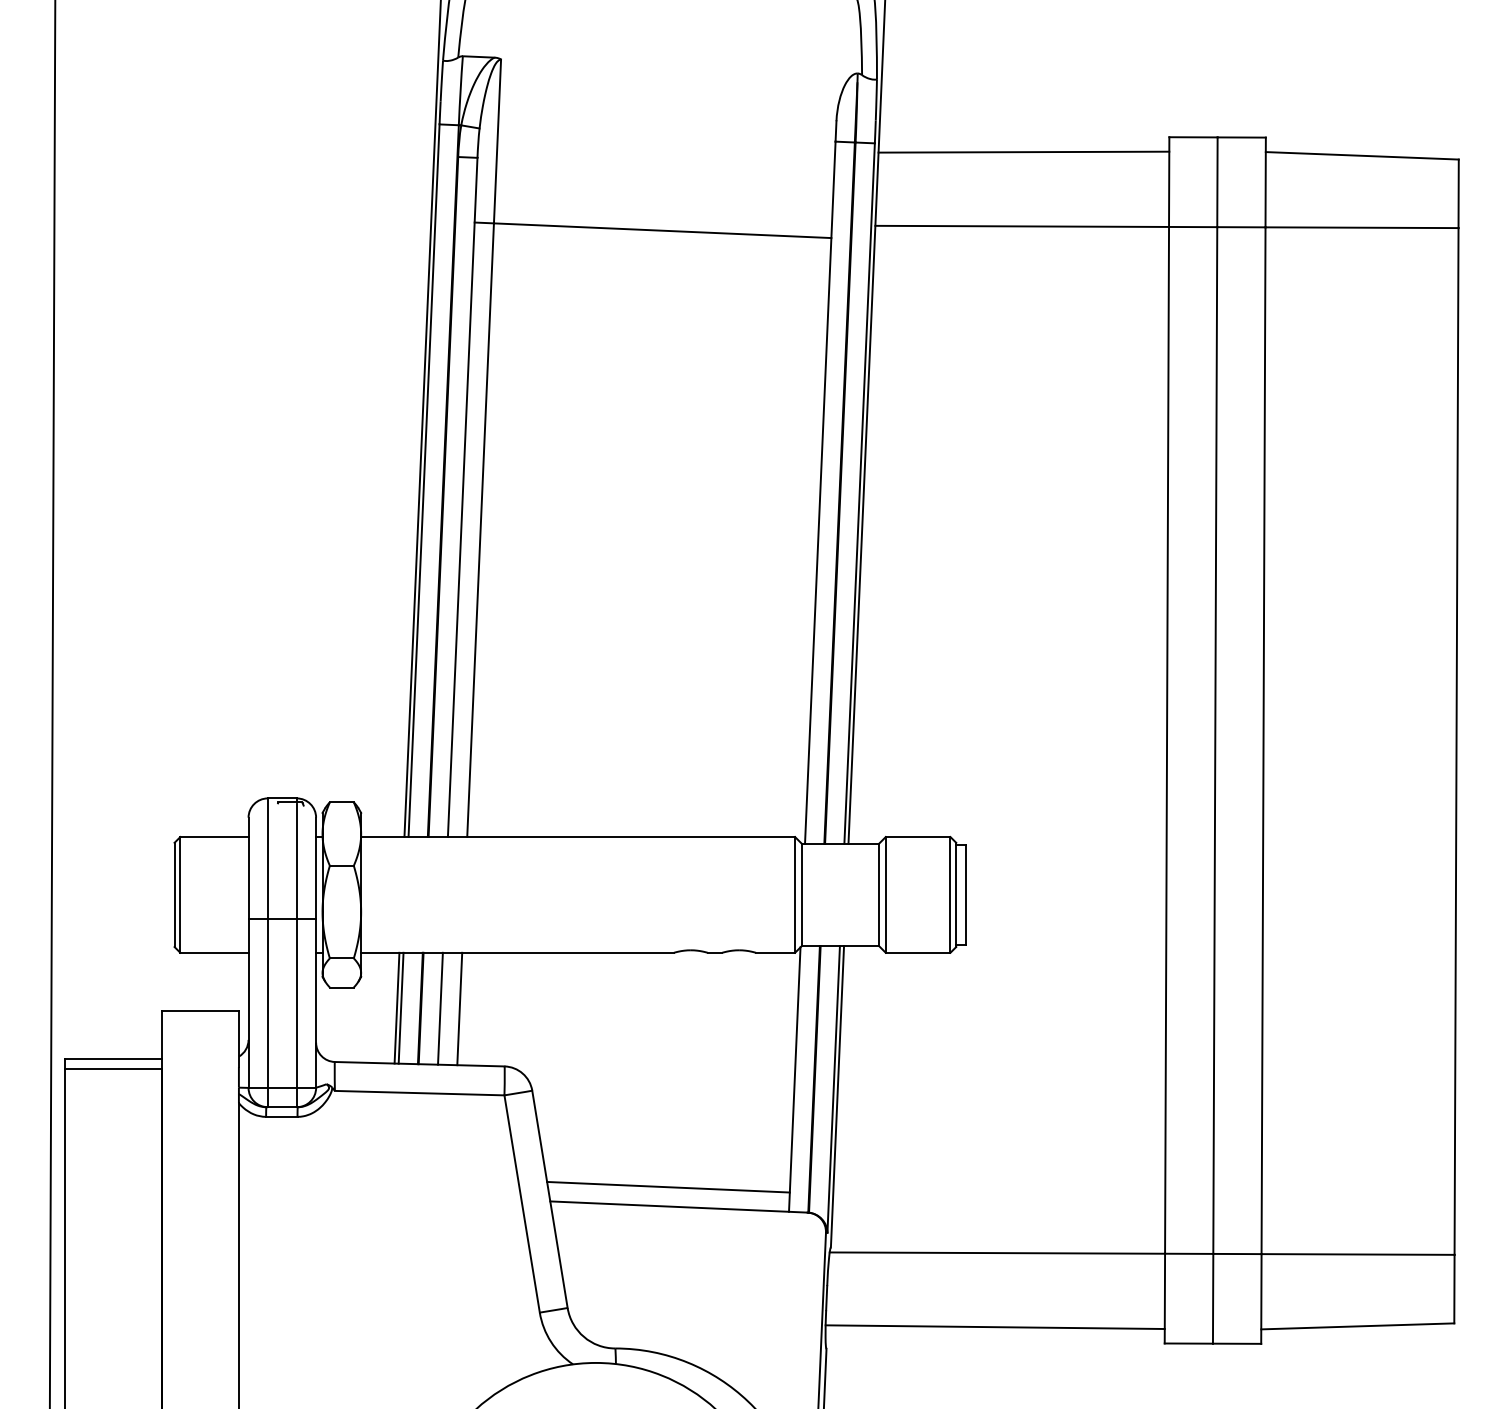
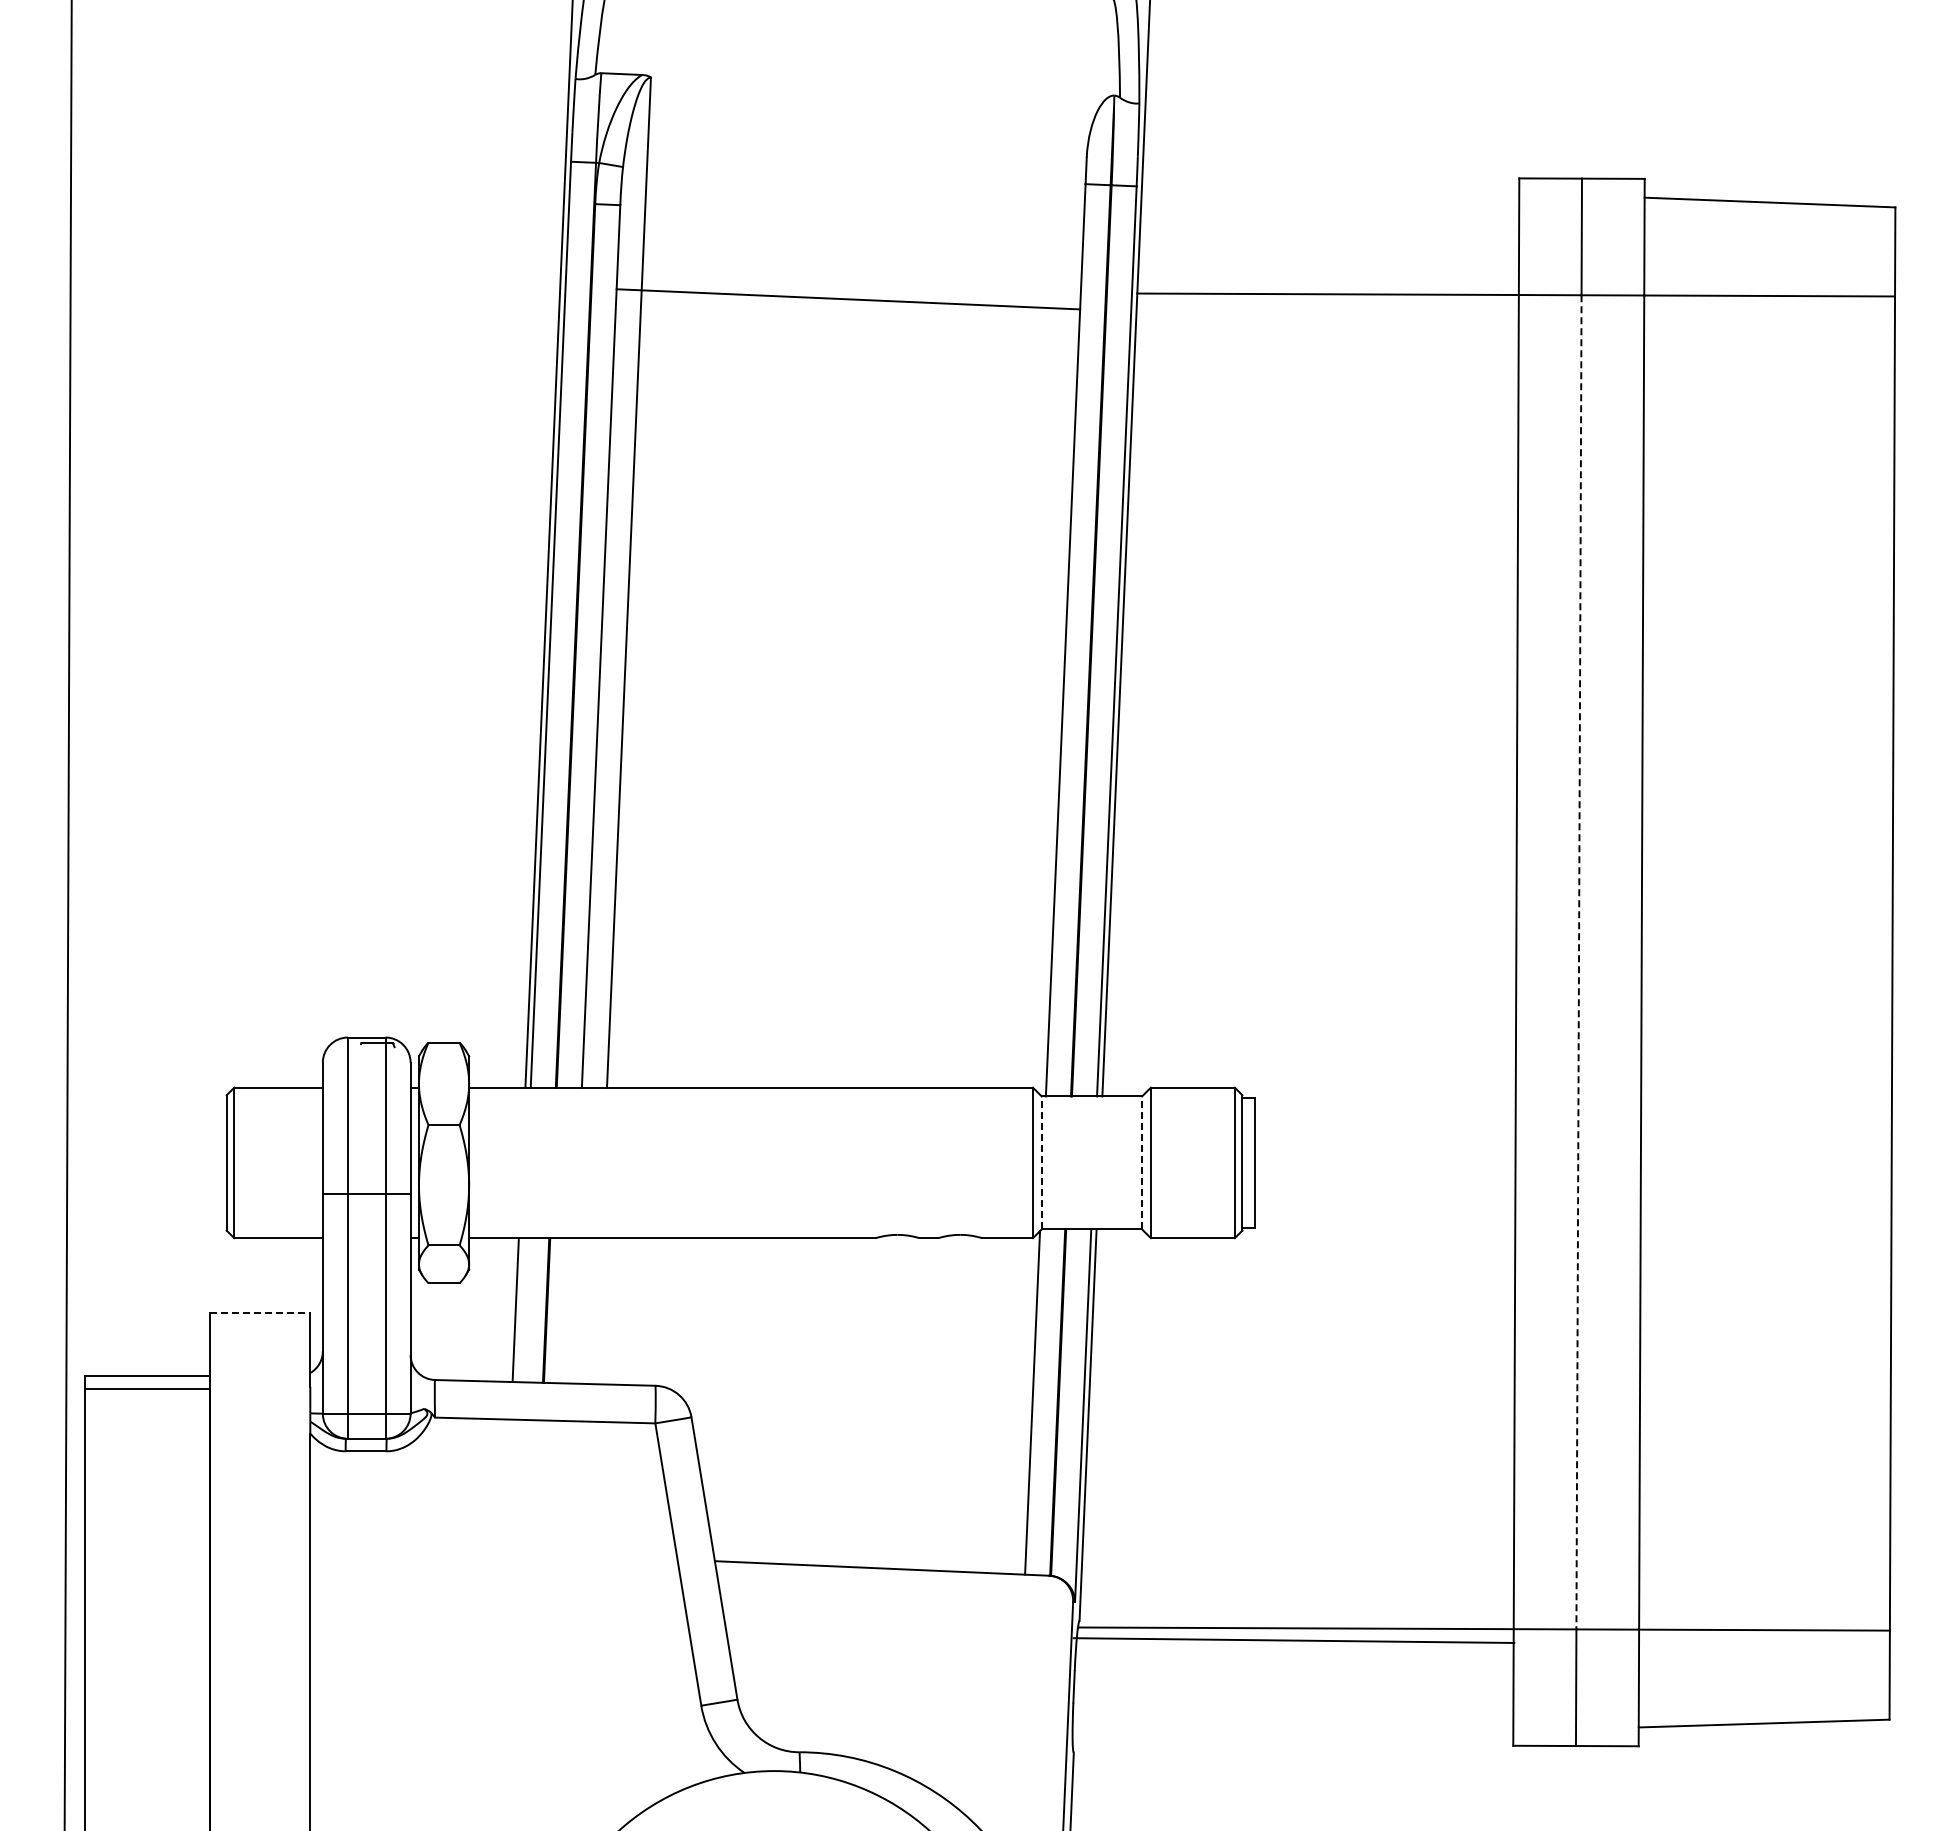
line: (1024, 151) -> (1330, 197), removed
line: (1214, 740) -> (1578, 962), solid -> dashed
line: (801, 894) -> (1041, 1162), solid -> dashed
line: (879, 894) -> (1142, 1162), solid -> dashed
line: (400, 1008) -> (520, 1310), removed
line: (440, 1008) -> (572, 1310), removed
line: (459, 1009) -> (597, 1311), removed
line: (200, 1010) -> (260, 1313), solid -> dashed
line: (668, 1187) -> (868, 1542), removed
line: (994, 1327) -> (1293, 1640), moved

